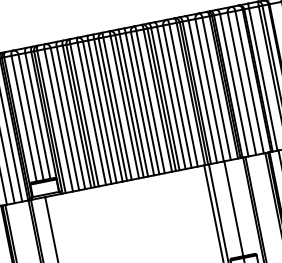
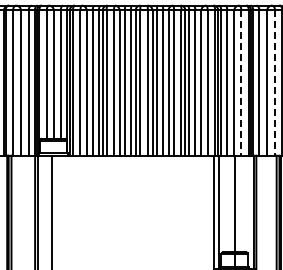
line: (250, 82) -> (275, 83), solid -> dashed
line: (216, 89) -> (241, 83), solid -> dashed

